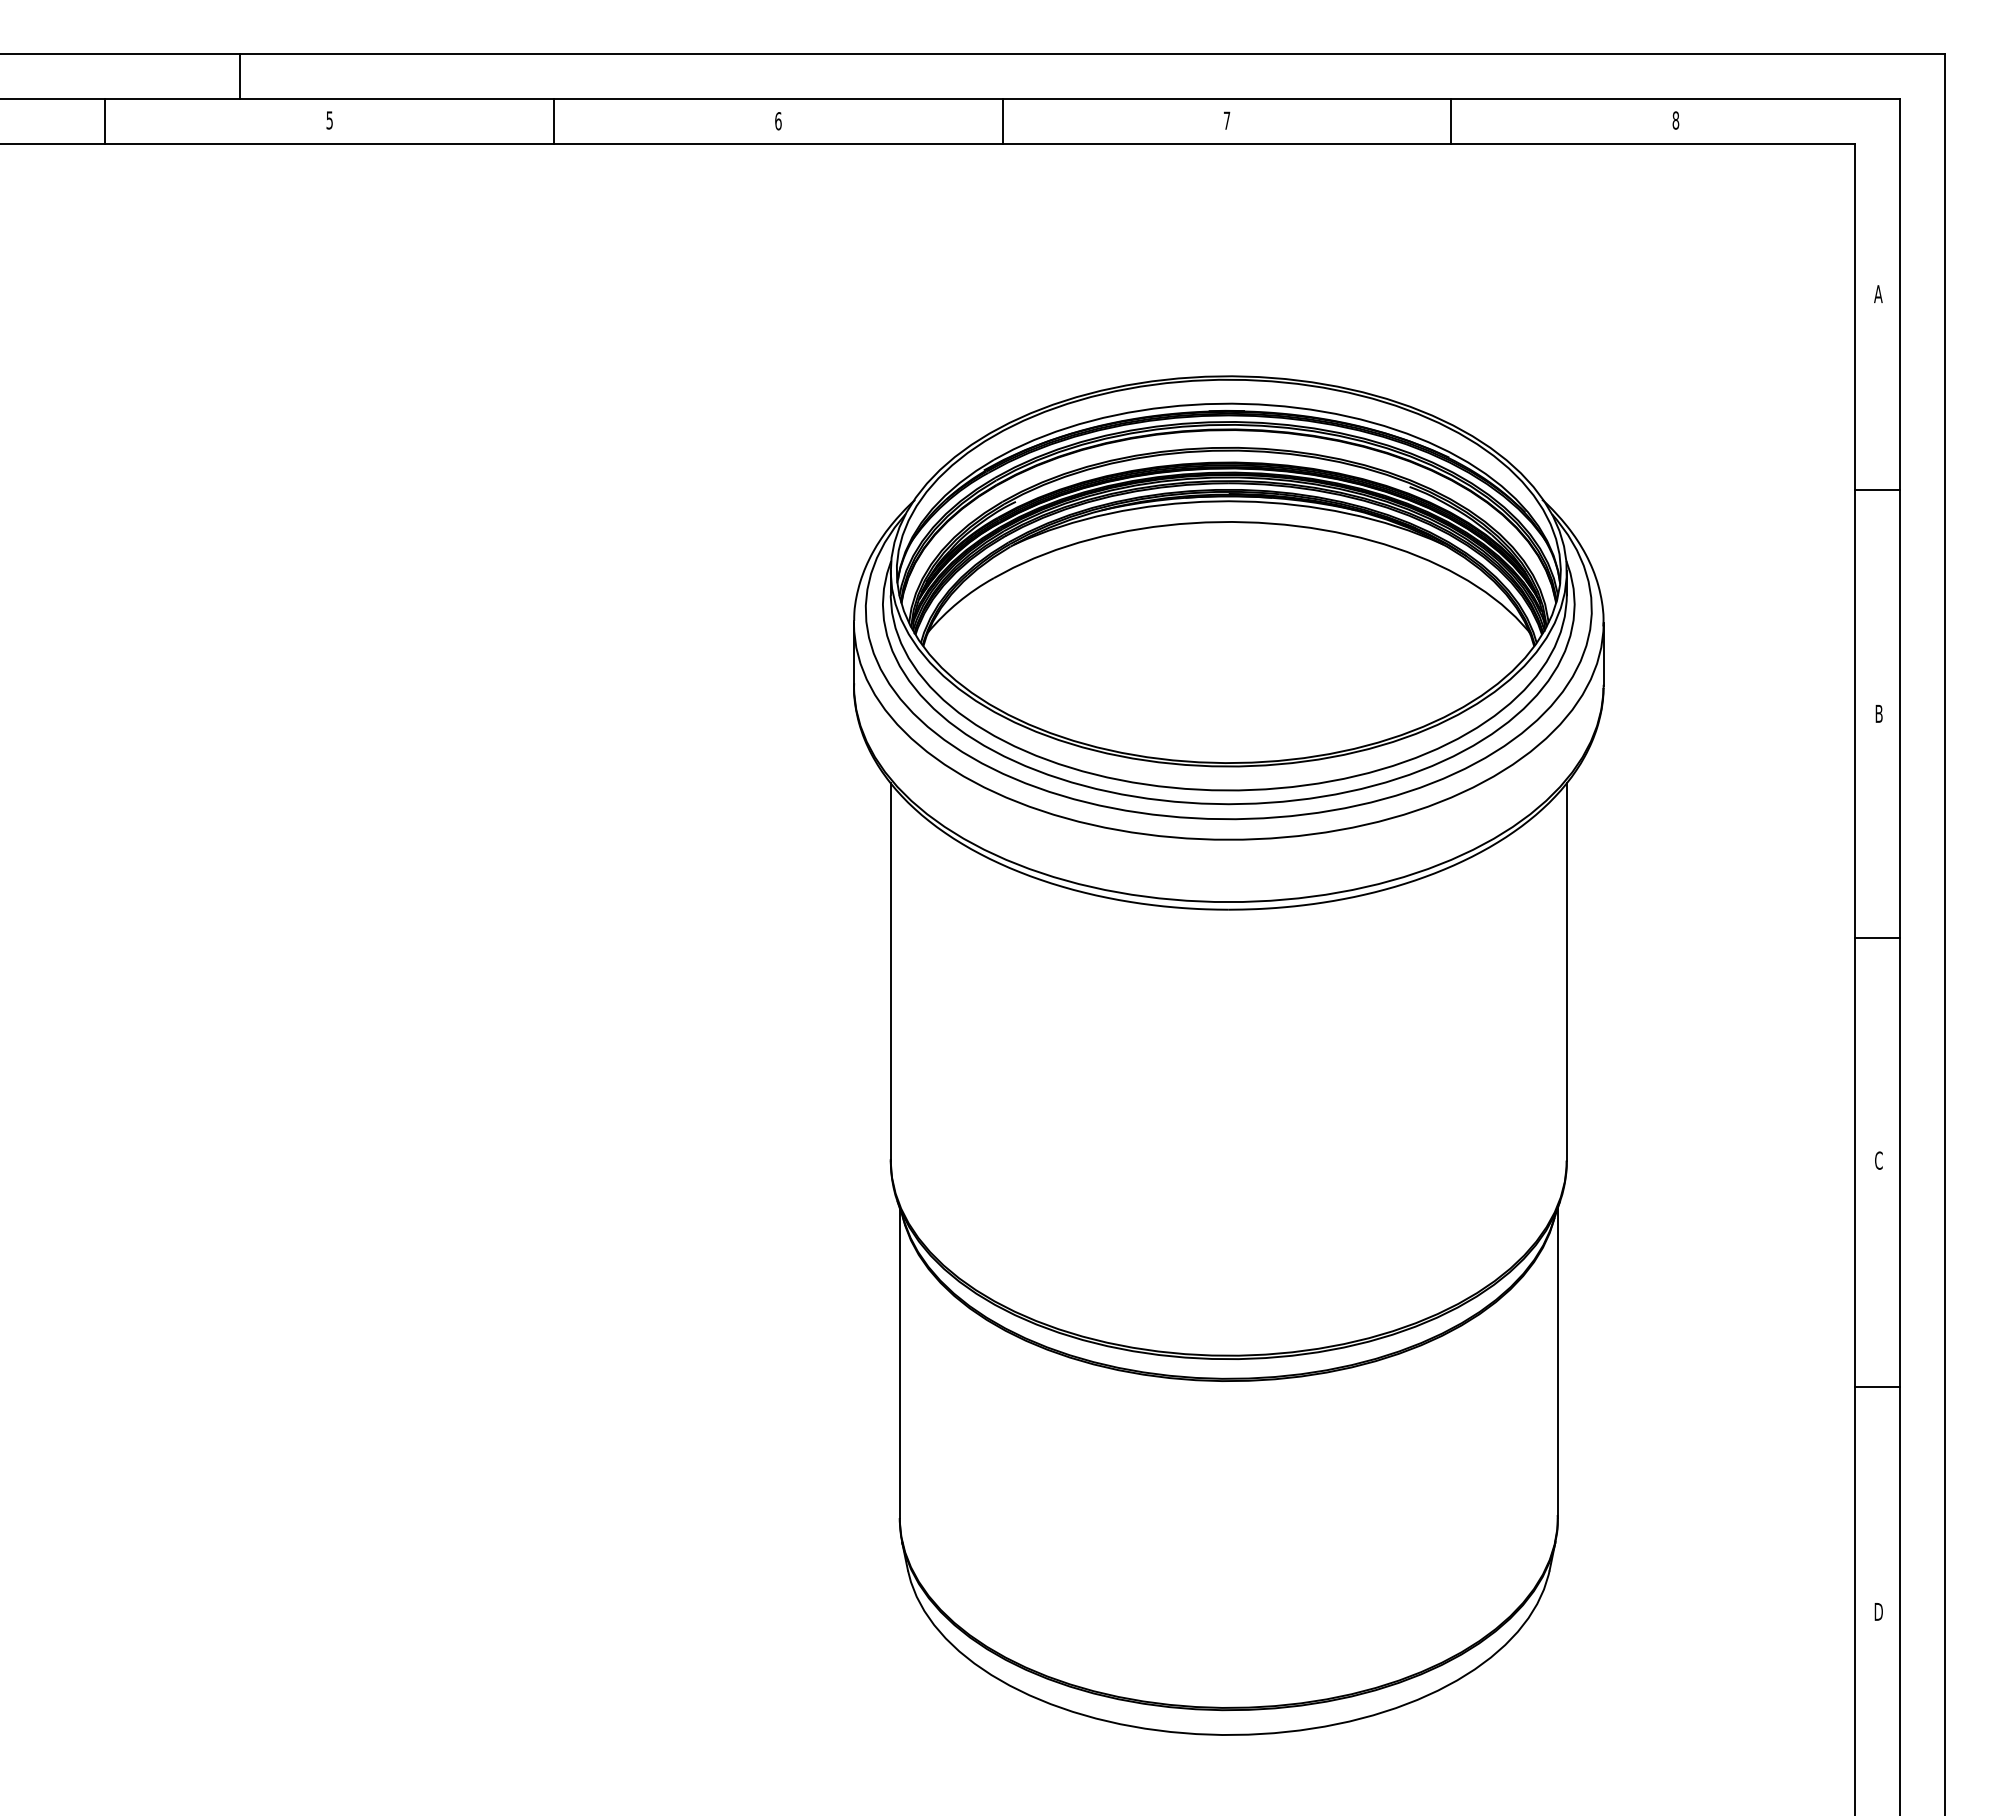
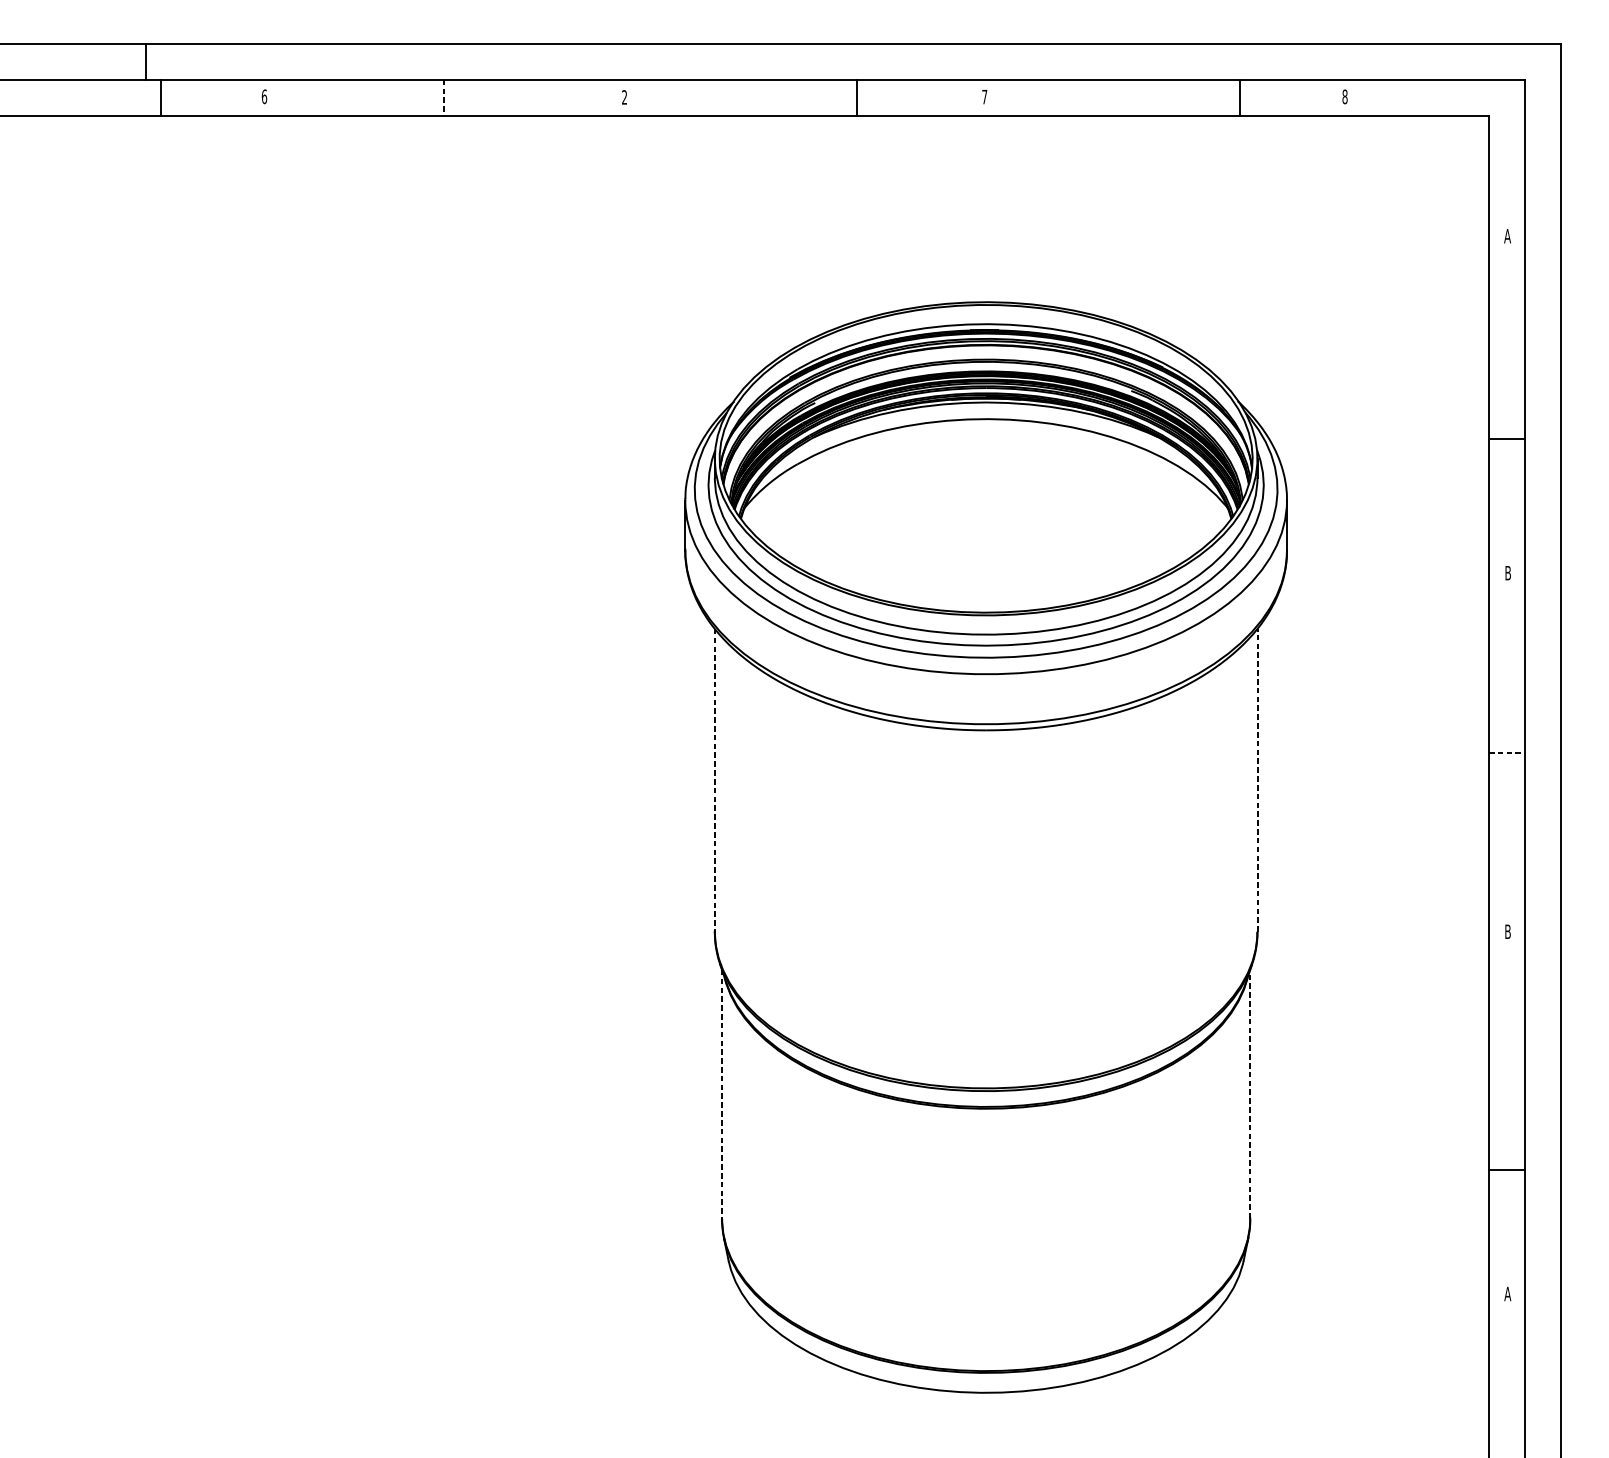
line: (239, 76) -> (145, 61), moved
text: (329, 120) -> (264, 96), 5 -> 6
line: (105, 121) -> (161, 97), moved
text: (778, 121) -> (624, 97), 6 -> 2
line: (1002, 121) -> (856, 97), moved
line: (1451, 121) -> (1240, 97), moved
line: (553, 122) -> (444, 98), solid -> dashed
line: (1877, 489) -> (1506, 438), moved
line: (1878, 938) -> (1507, 753), solid -> dashed
line: (890, 971) -> (714, 779), solid -> dashed
line: (1566, 971) -> (1257, 779), solid -> dashed
text: (1878, 1160) -> (1507, 931), C -> B
line: (899, 1363) -> (721, 1094), solid -> dashed
line: (1557, 1363) -> (1249, 1094), solid -> dashed
line: (1877, 1387) -> (1506, 1170), moved
text: (1878, 1611) -> (1507, 1293), D -> A

